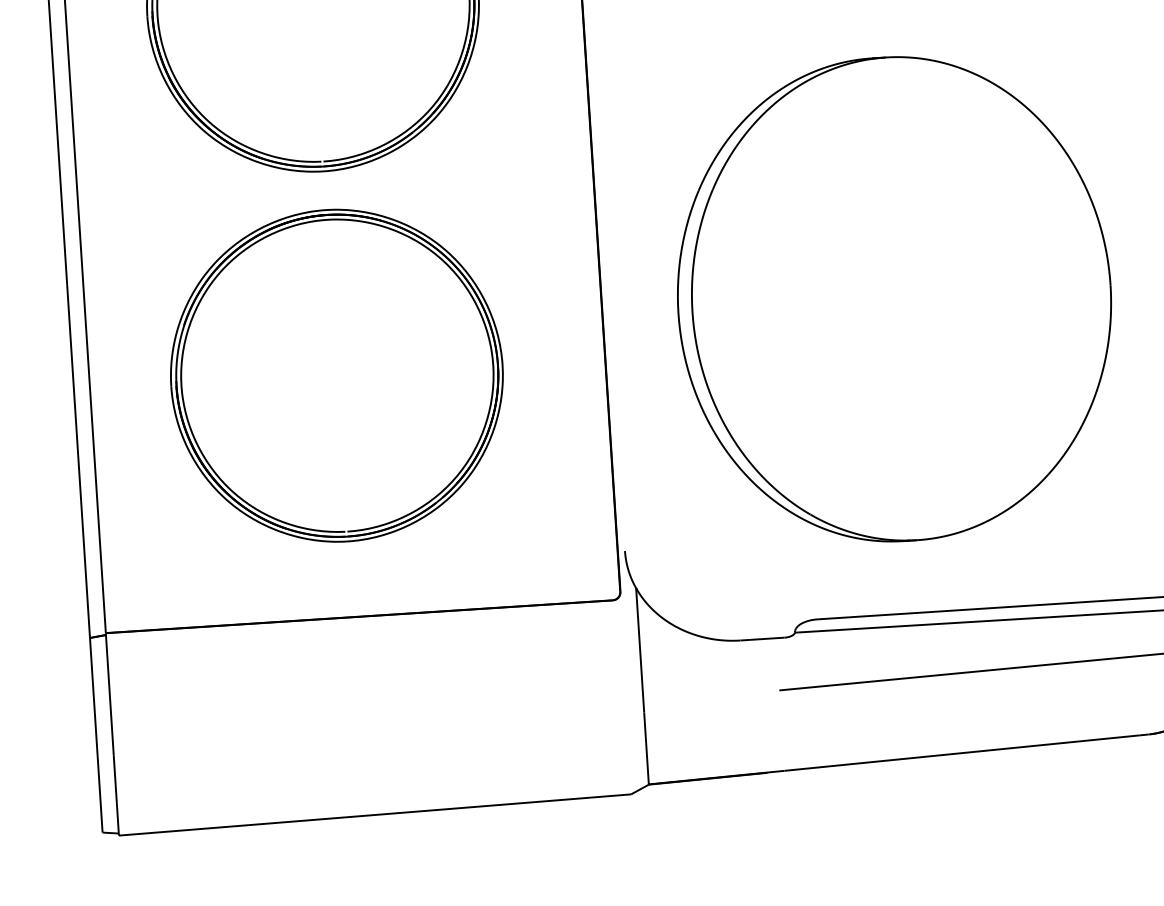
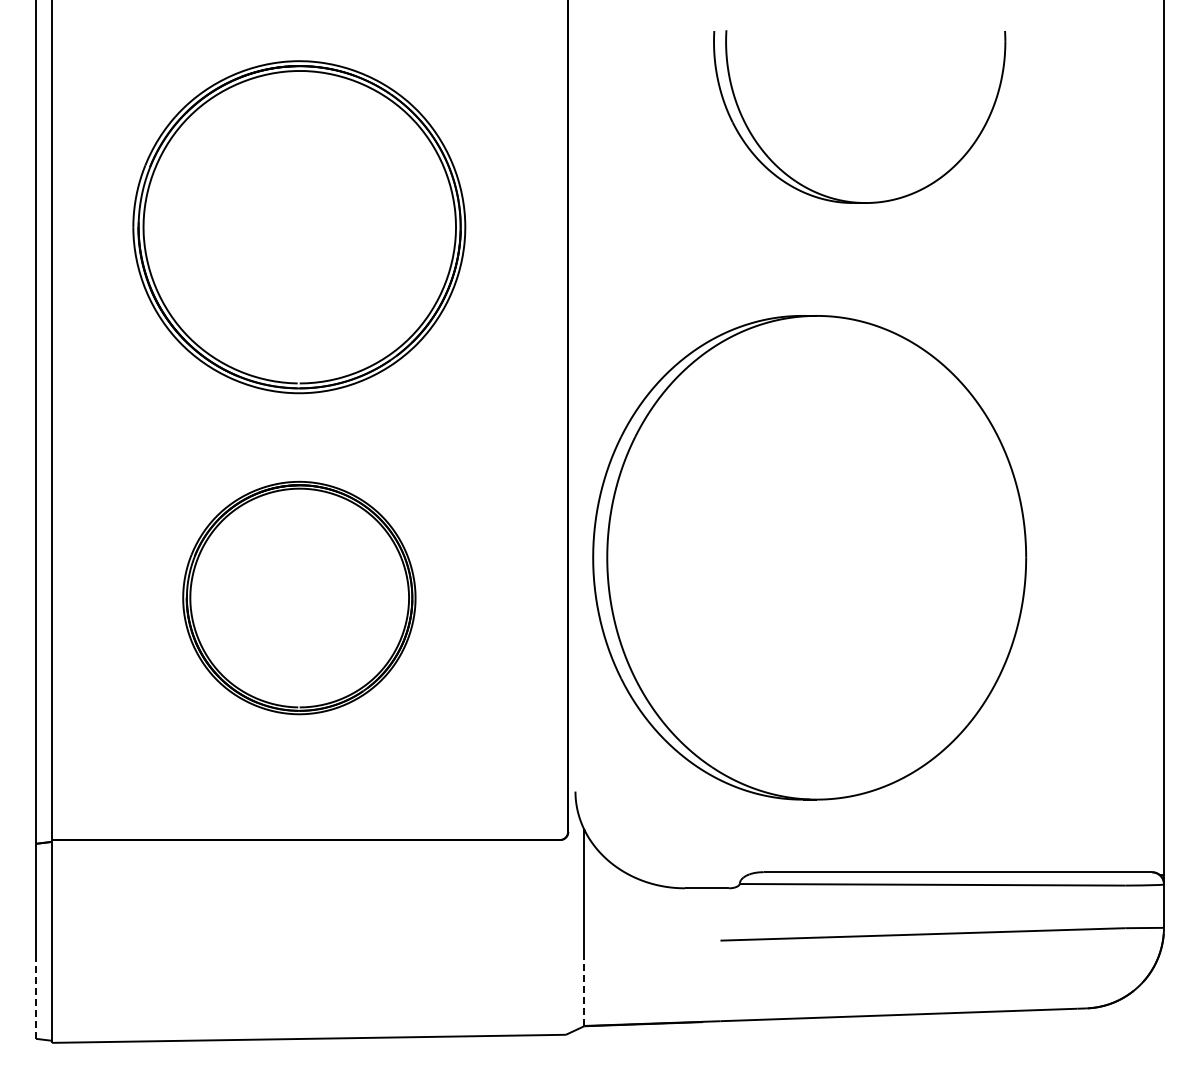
part: (894, 299) -> (809, 557), moved
part: (337, 375) -> (299, 597), size x0.7
line: (646, 747) -> (584, 989), solid -> dashed
line: (99, 794) -> (35, 1000), solid -> dashed

